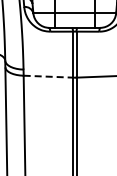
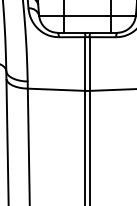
line: (48, 76) -> (56, 89), dashed -> solid

